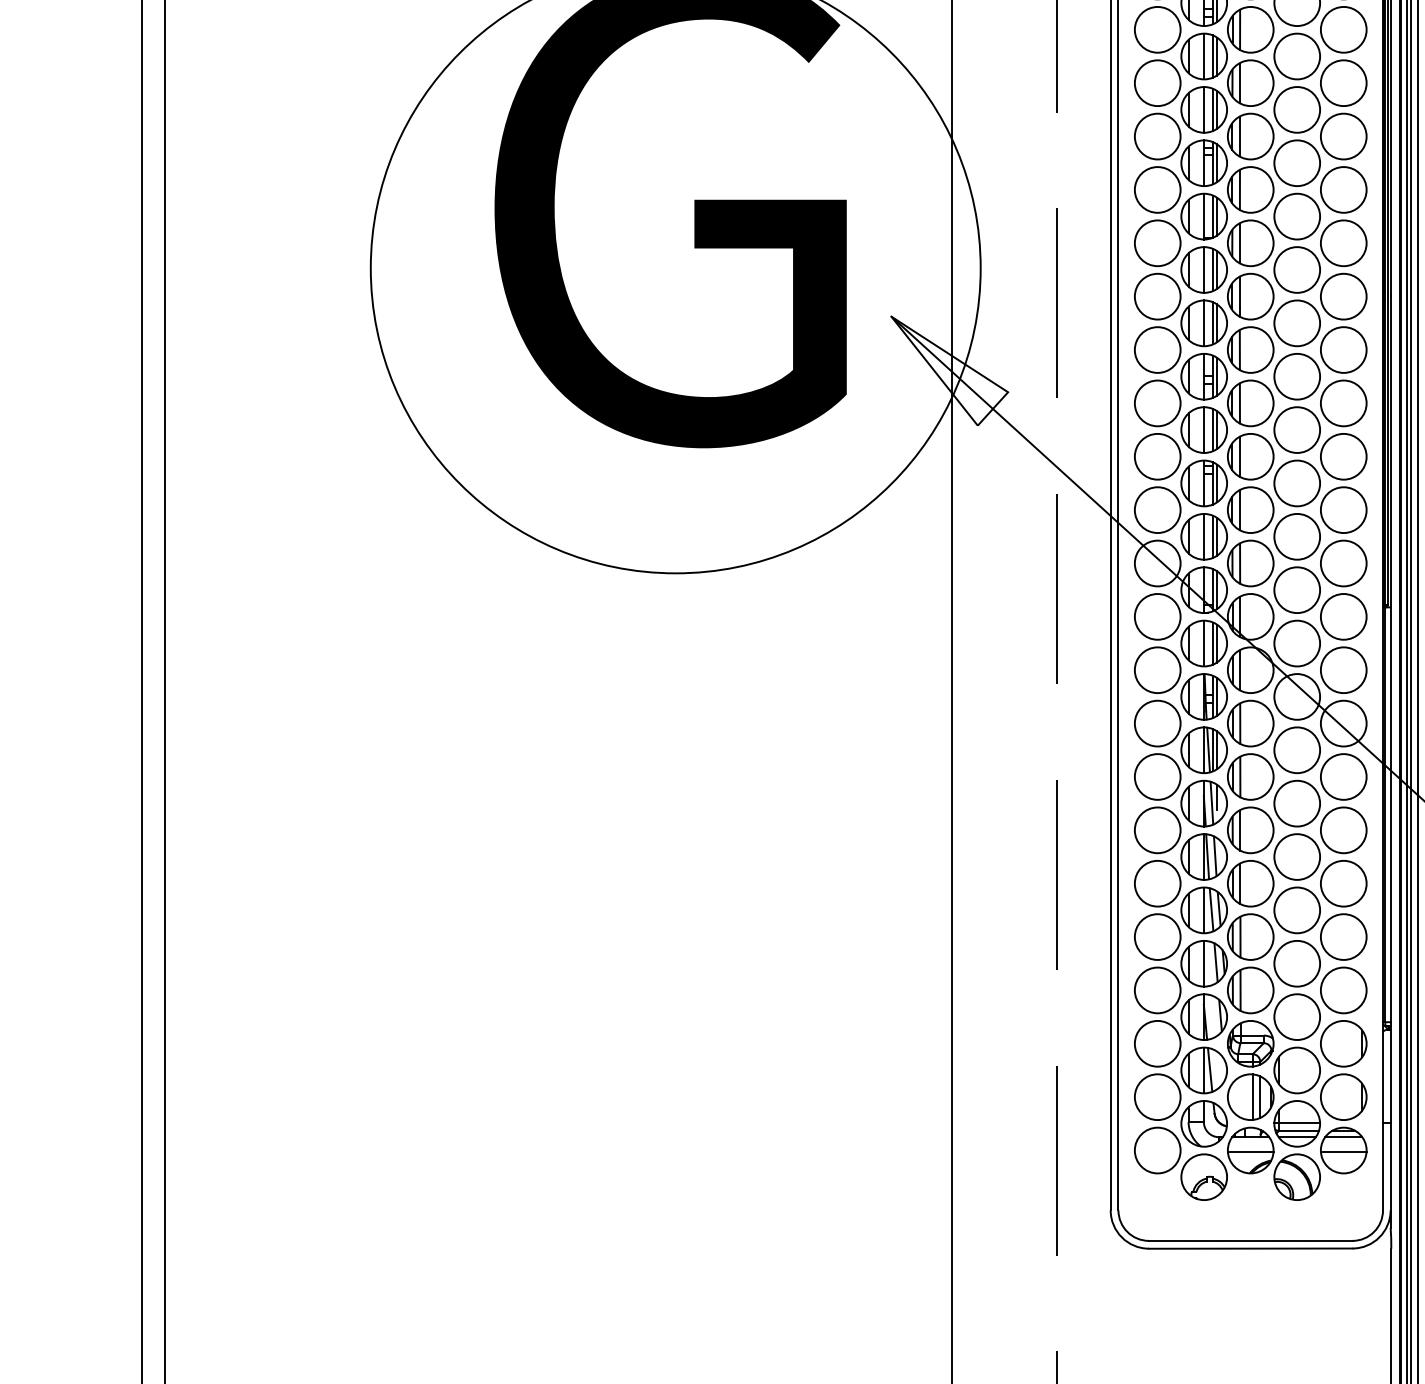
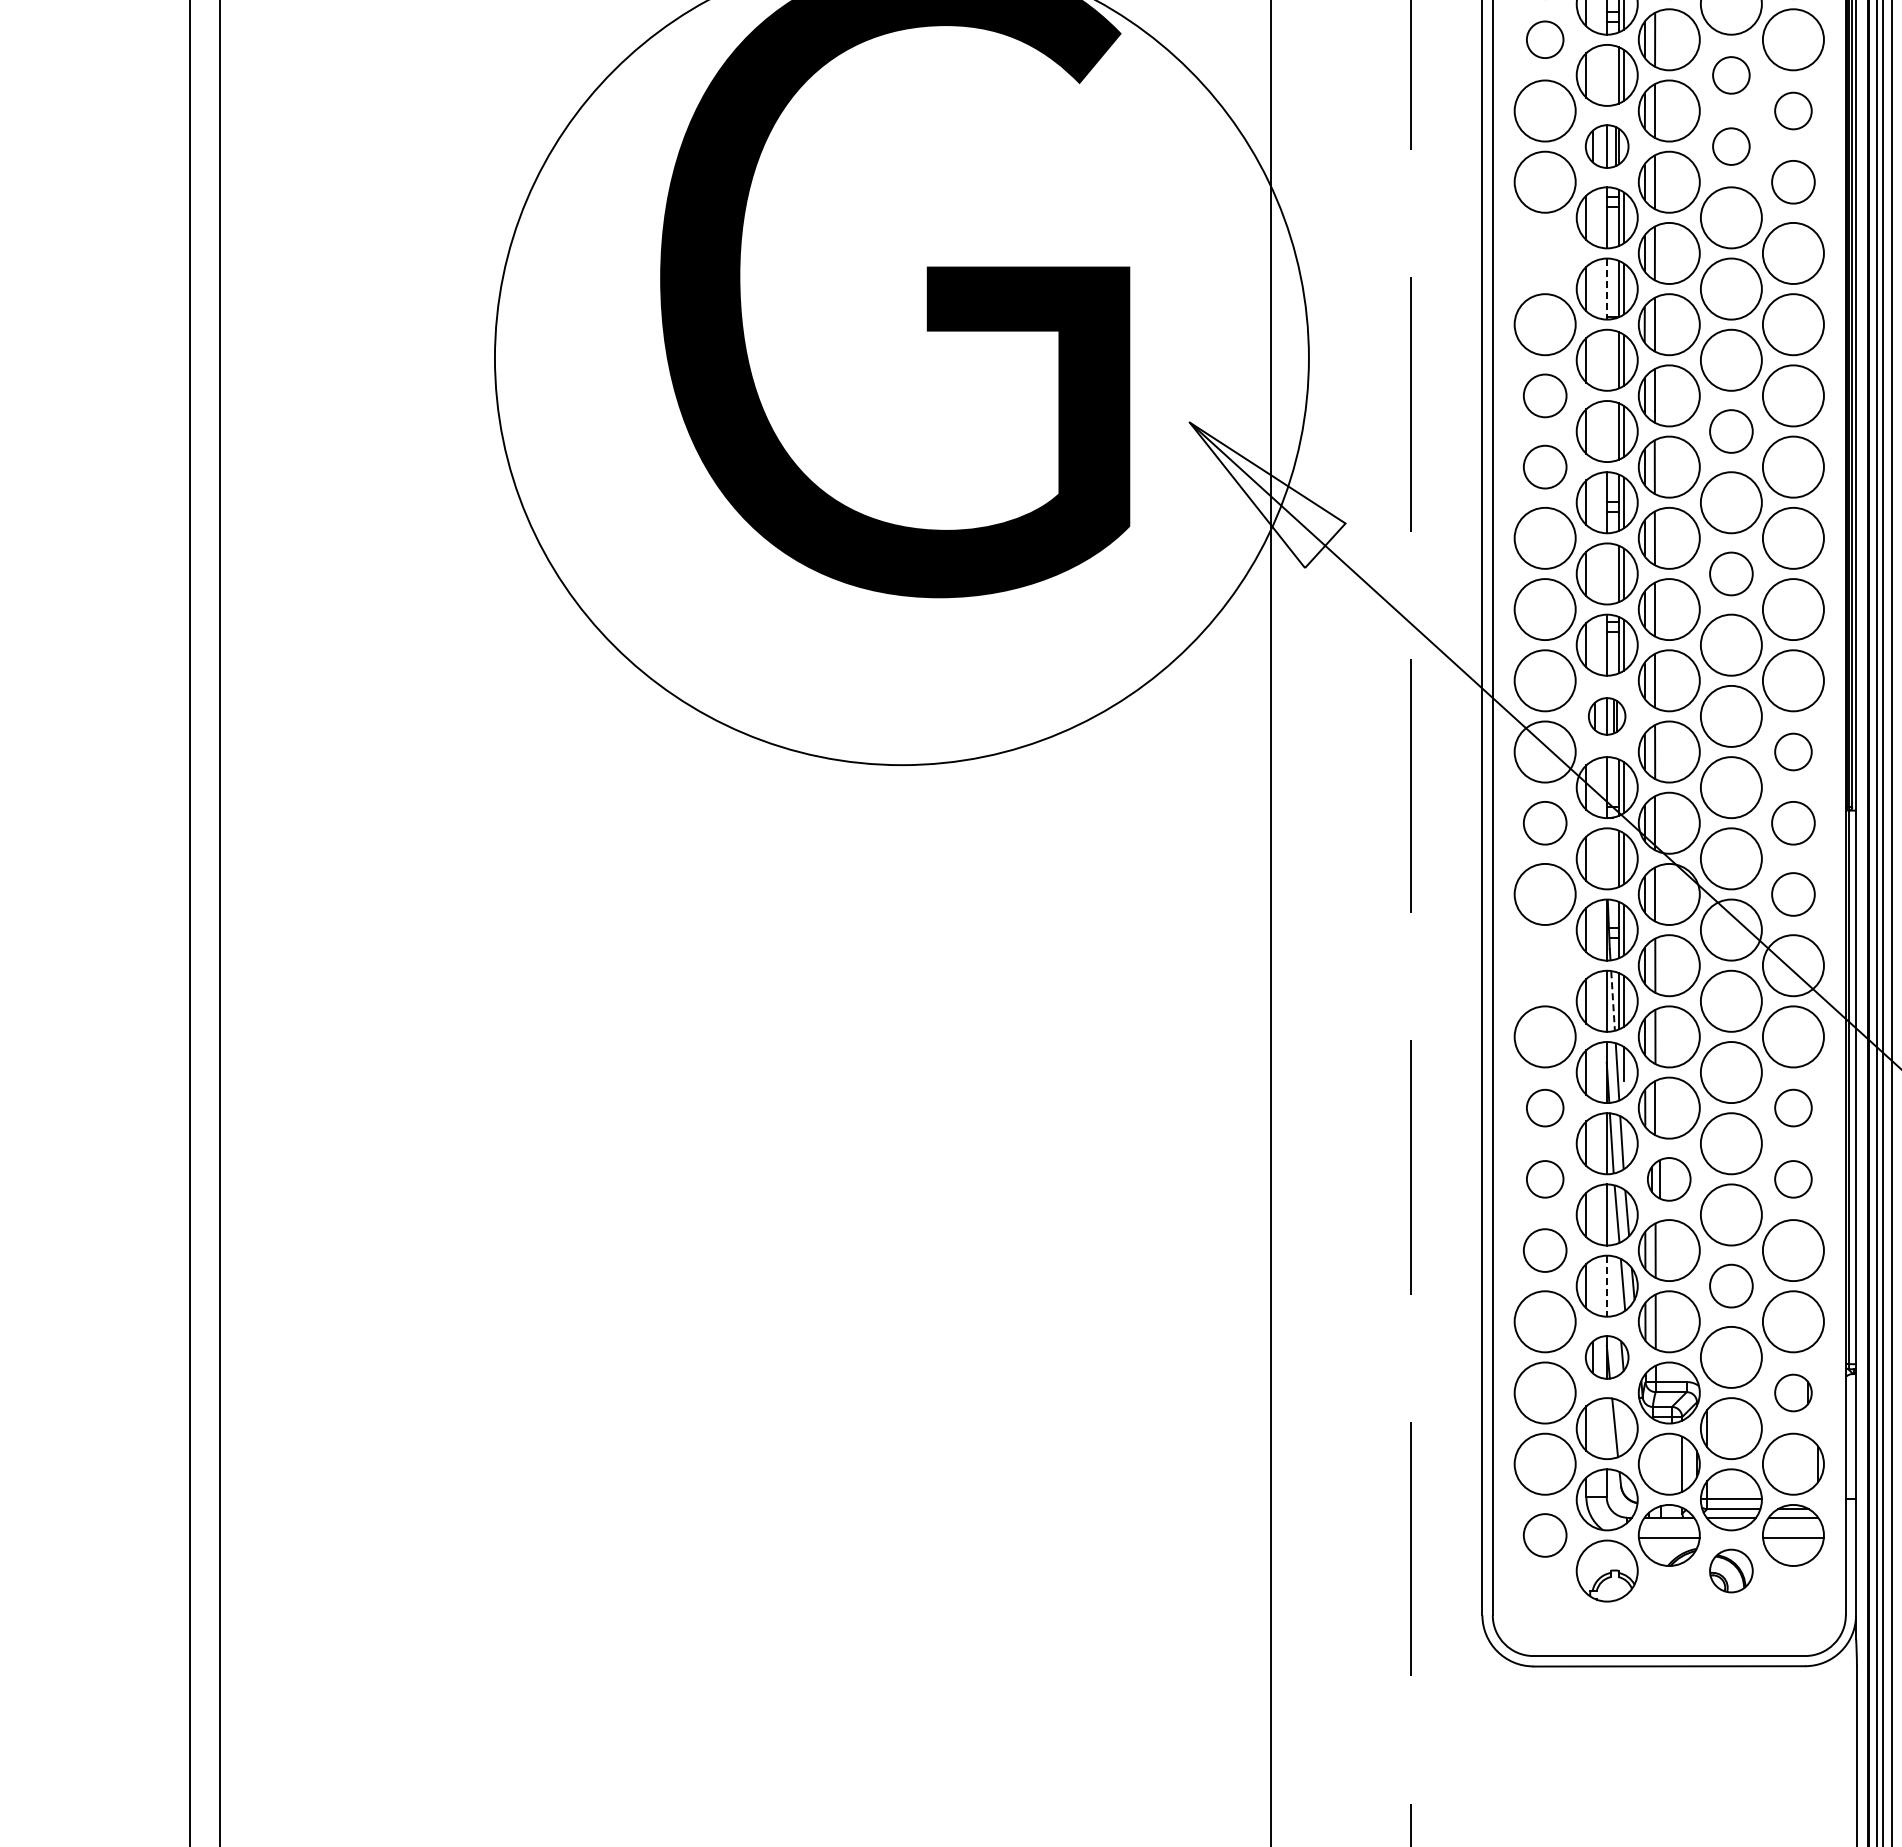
circle: (1157, 29) -> (1544, 39), size x0.6
line: (1203, 55) -> (1606, 74), removed
circle: (1296, 55) -> (1730, 74), size x0.6
circle: (1343, 82) -> (1792, 110), size x0.6
part: (1203, 109) -> (1606, 146), size x0.7
circle: (1296, 109) -> (1730, 146), size x0.6
circle: (1343, 136) -> (1792, 181), size x0.7
circle: (1157, 189) -> (1544, 253), removed
line: (1203, 216) -> (1606, 289), solid -> dashed
line: (1203, 269) -> (1606, 359), removed
circle: (1157, 296) -> (1544, 395), size x0.7
line: (1203, 323) -> (1606, 431), removed
circle: (1297, 323) -> (1731, 431), size x0.7
circle: (1157, 349) -> (1544, 466), size x0.7
line: (1203, 429) -> (1606, 573), removed
circle: (1297, 429) -> (1731, 573), size x0.7
part: (1203, 536) -> (1606, 716), size x0.6
circle: (1343, 563) -> (1793, 751), size x0.6
circle: (1157, 616) -> (1544, 822), size x0.7
circle: (1343, 616) -> (1792, 822), size x0.7
line: (1203, 643) -> (1606, 858), removed
circle: (1343, 670) -> (1793, 894), size x0.7
circle: (1157, 723) -> (1544, 965), removed
line: (1208, 749) -> (1613, 1000), solid -> dashed
circle: (1157, 829) -> (1544, 1107), size x0.6
circle: (1343, 829) -> (1793, 1107), size x0.6
circle: (1157, 883) -> (1544, 1178), size x0.6
part: (1250, 883) -> (1668, 1179), size x0.7
circle: (1343, 883) -> (1792, 1178), size x0.6
circle: (1157, 937) -> (1544, 1250), size x0.7
line: (1203, 963) -> (1606, 1286), solid -> dashed
circle: (1297, 963) -> (1731, 1285), size x0.7
part: (1203, 1017) -> (1606, 1357), size x0.7
part: (1343, 1043) -> (1793, 1392), size x0.6
line: (1203, 1070) -> (1606, 1428), removed
line: (1252, 1096) -> (1671, 1463), removed
circle: (1157, 1150) -> (1544, 1535), size x0.7
part: (1297, 1176) -> (1731, 1570), size x0.7

